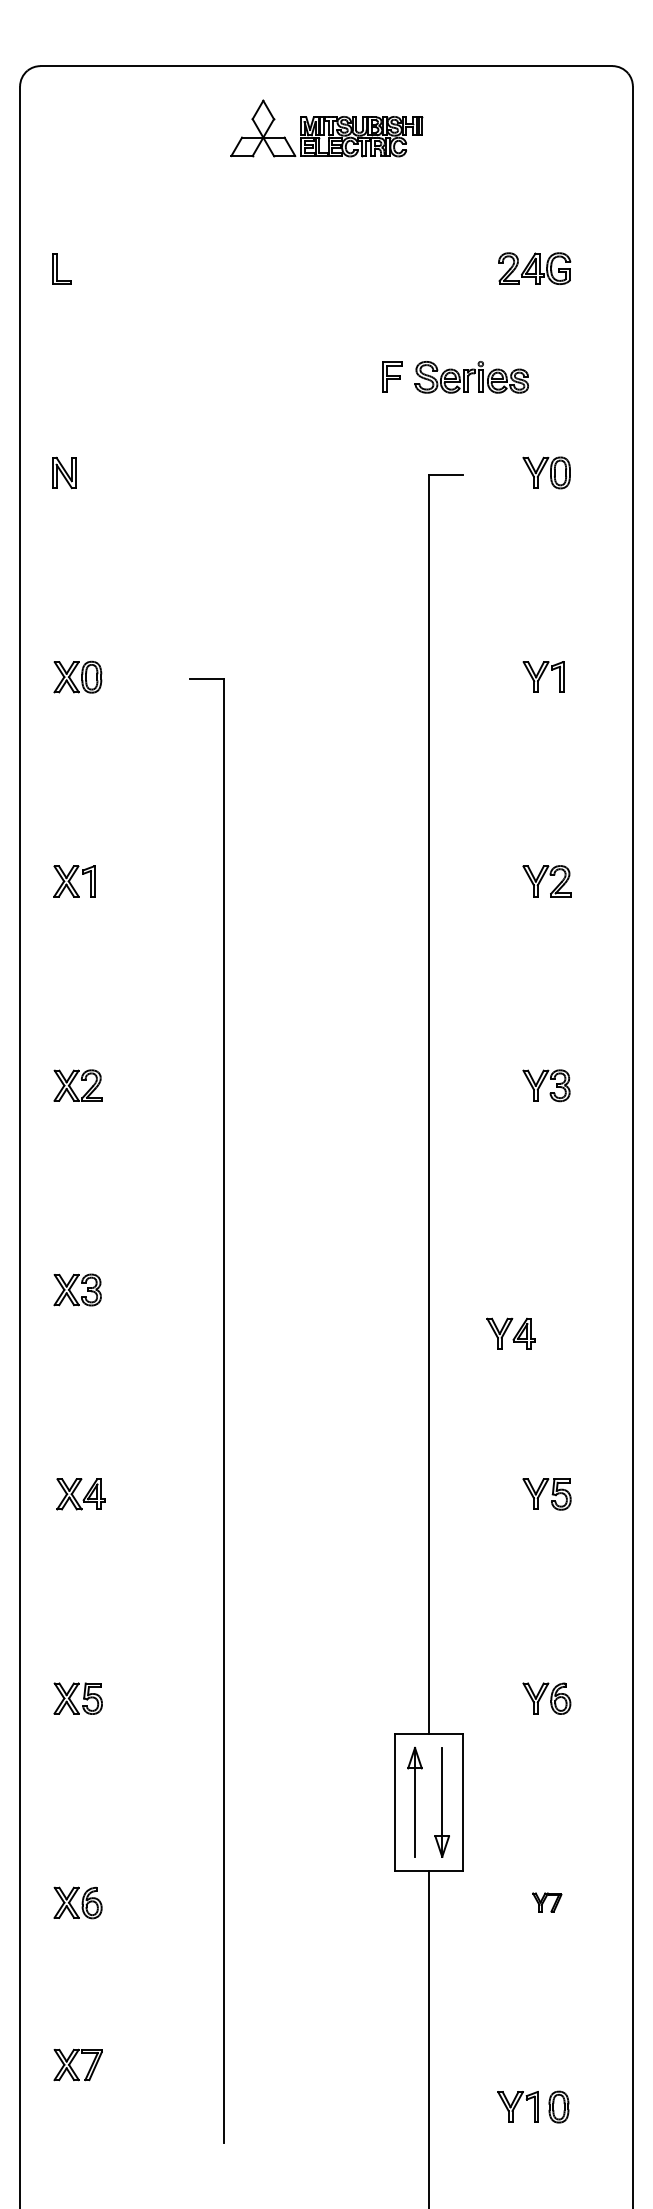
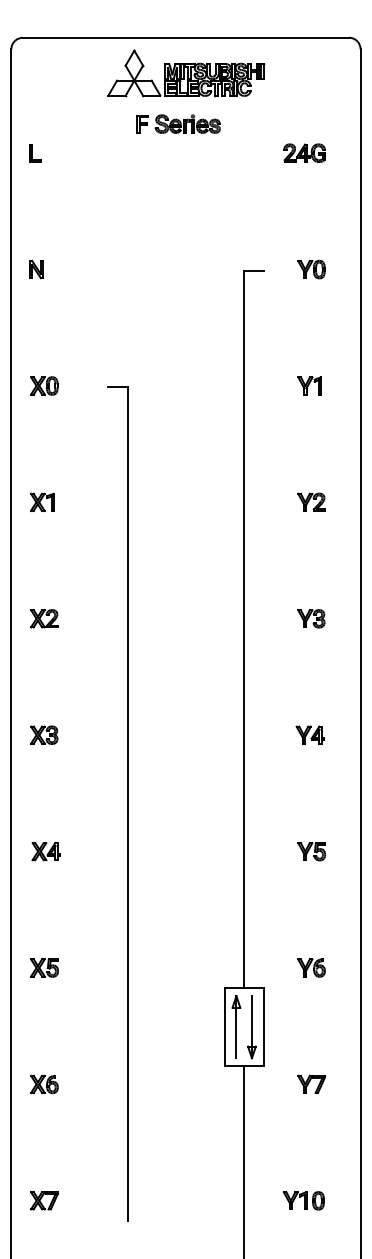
part: (327, 128) -> (186, 73), size x1.43
part: (455, 376) -> (178, 123), moved
part: (509, 1332) -> (309, 734), moved
part: (546, 1901) -> (311, 1083), size x1.67
part: (78, 2064) -> (44, 1200), moved

